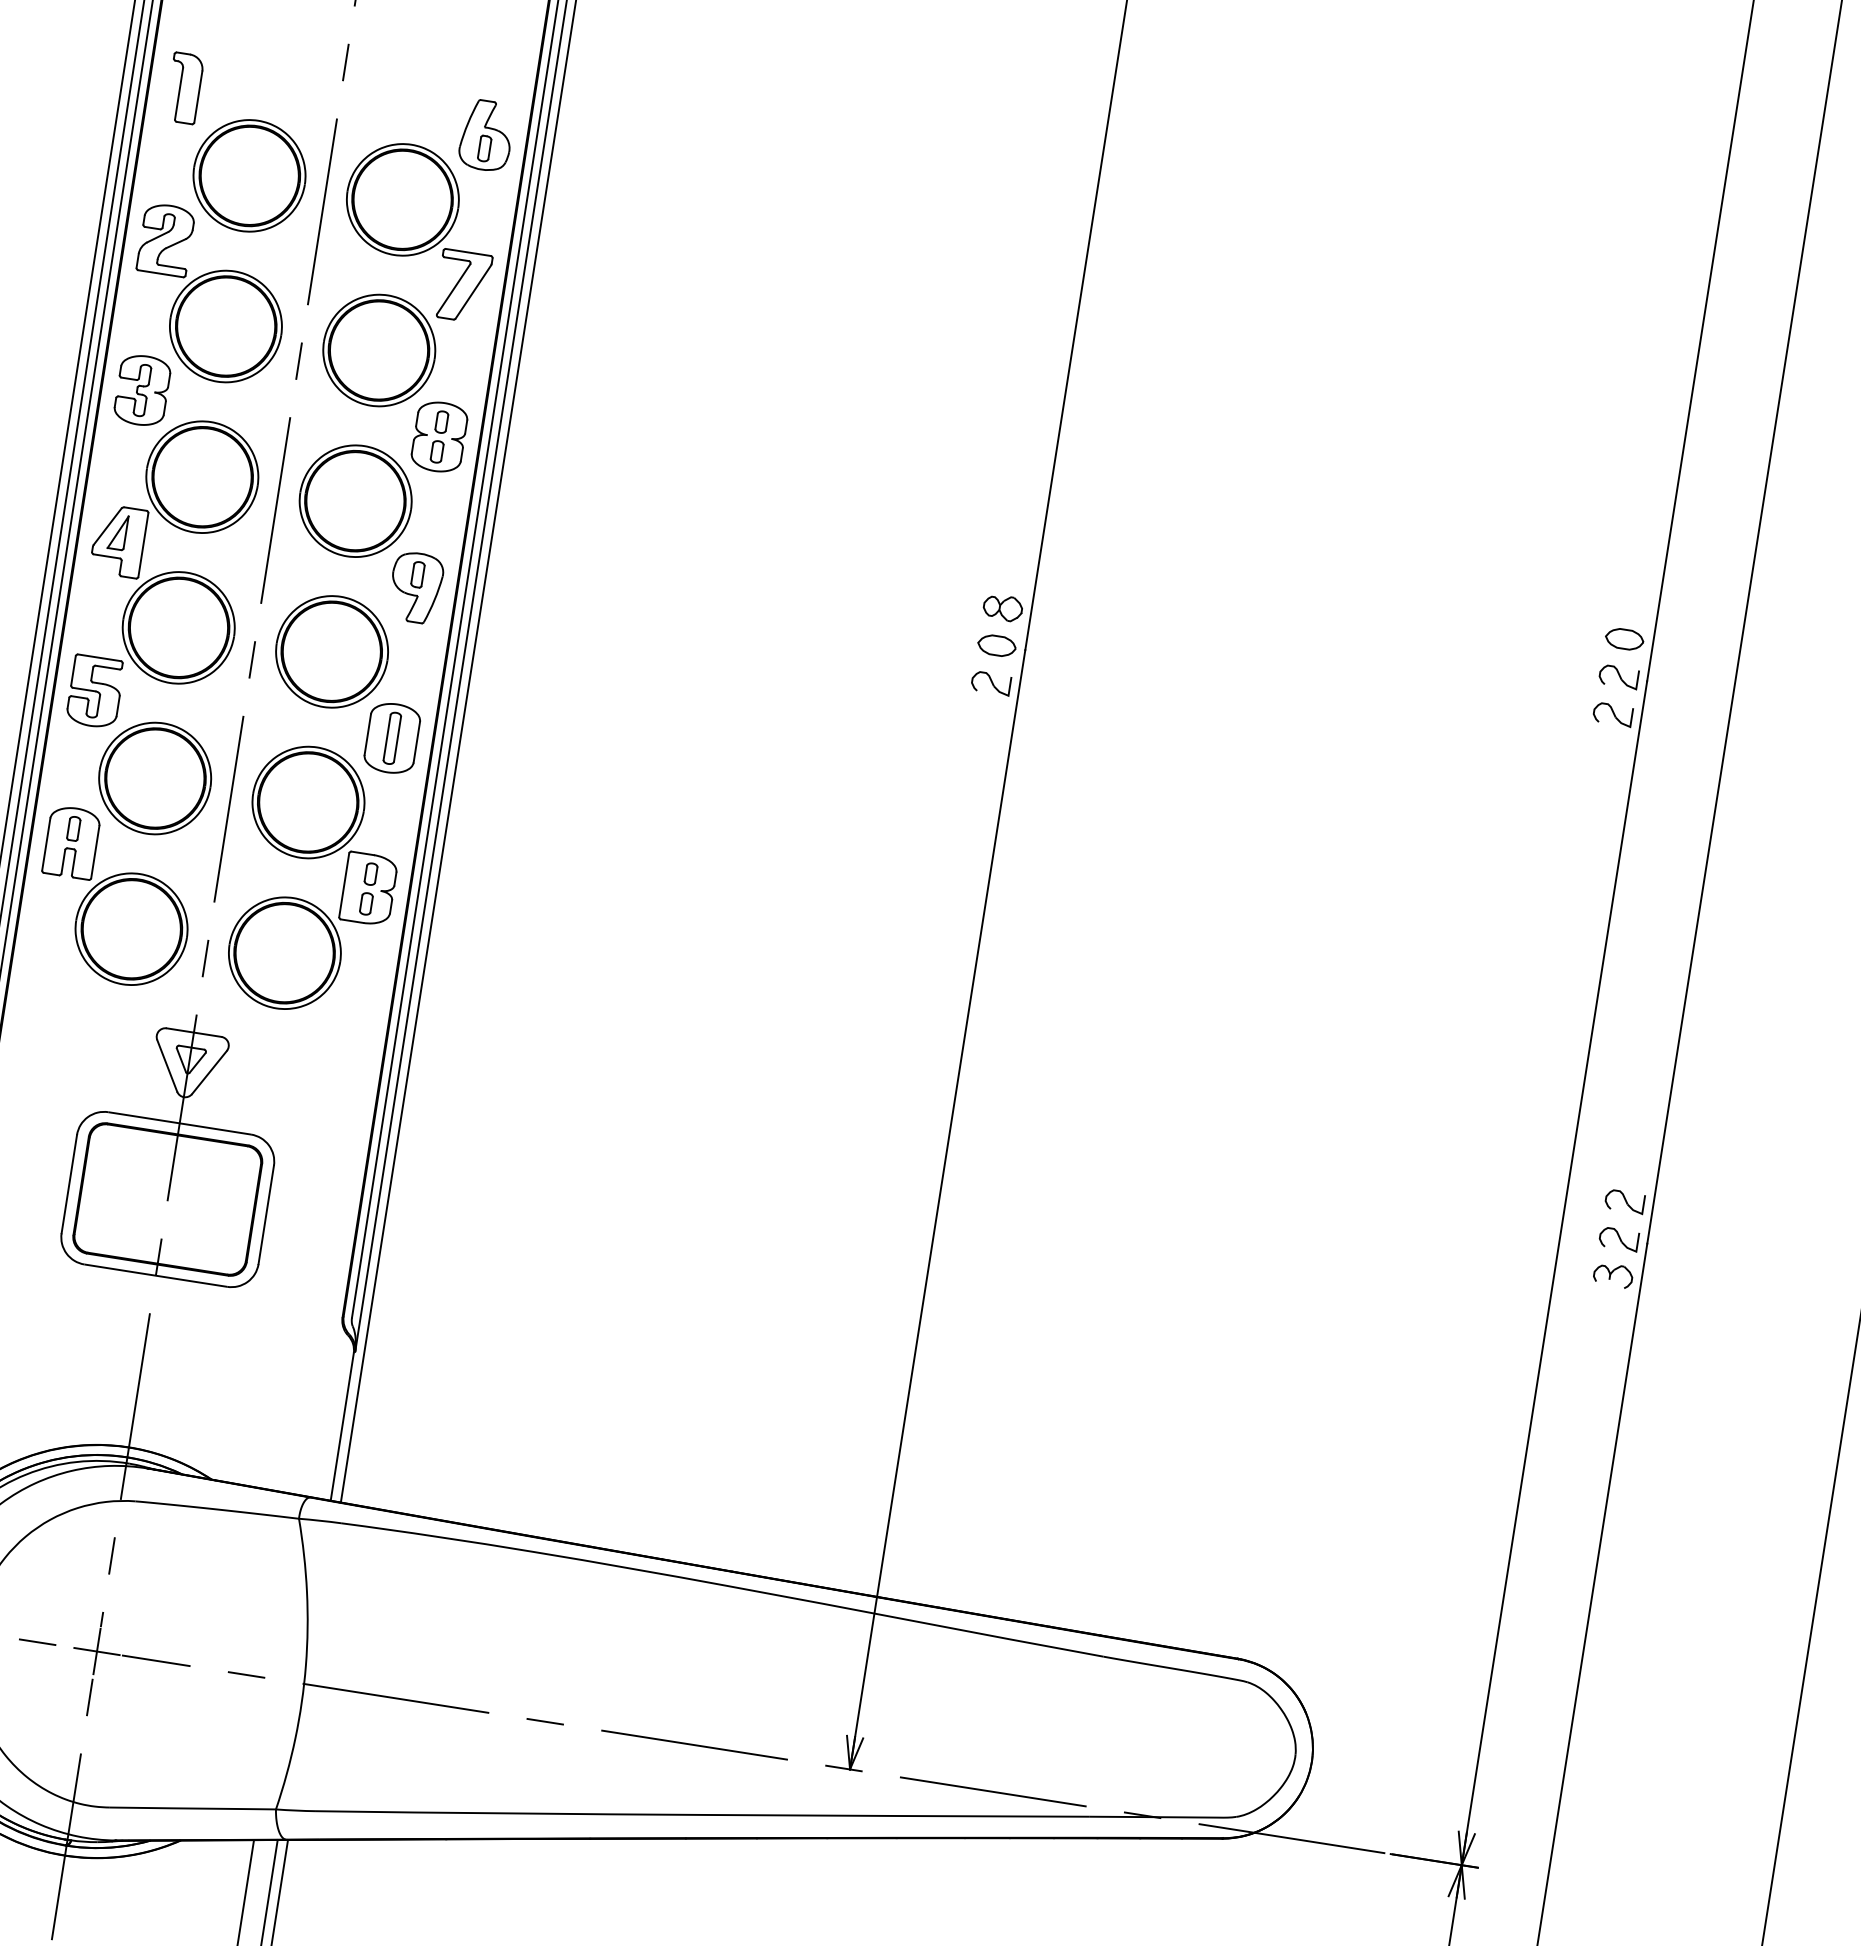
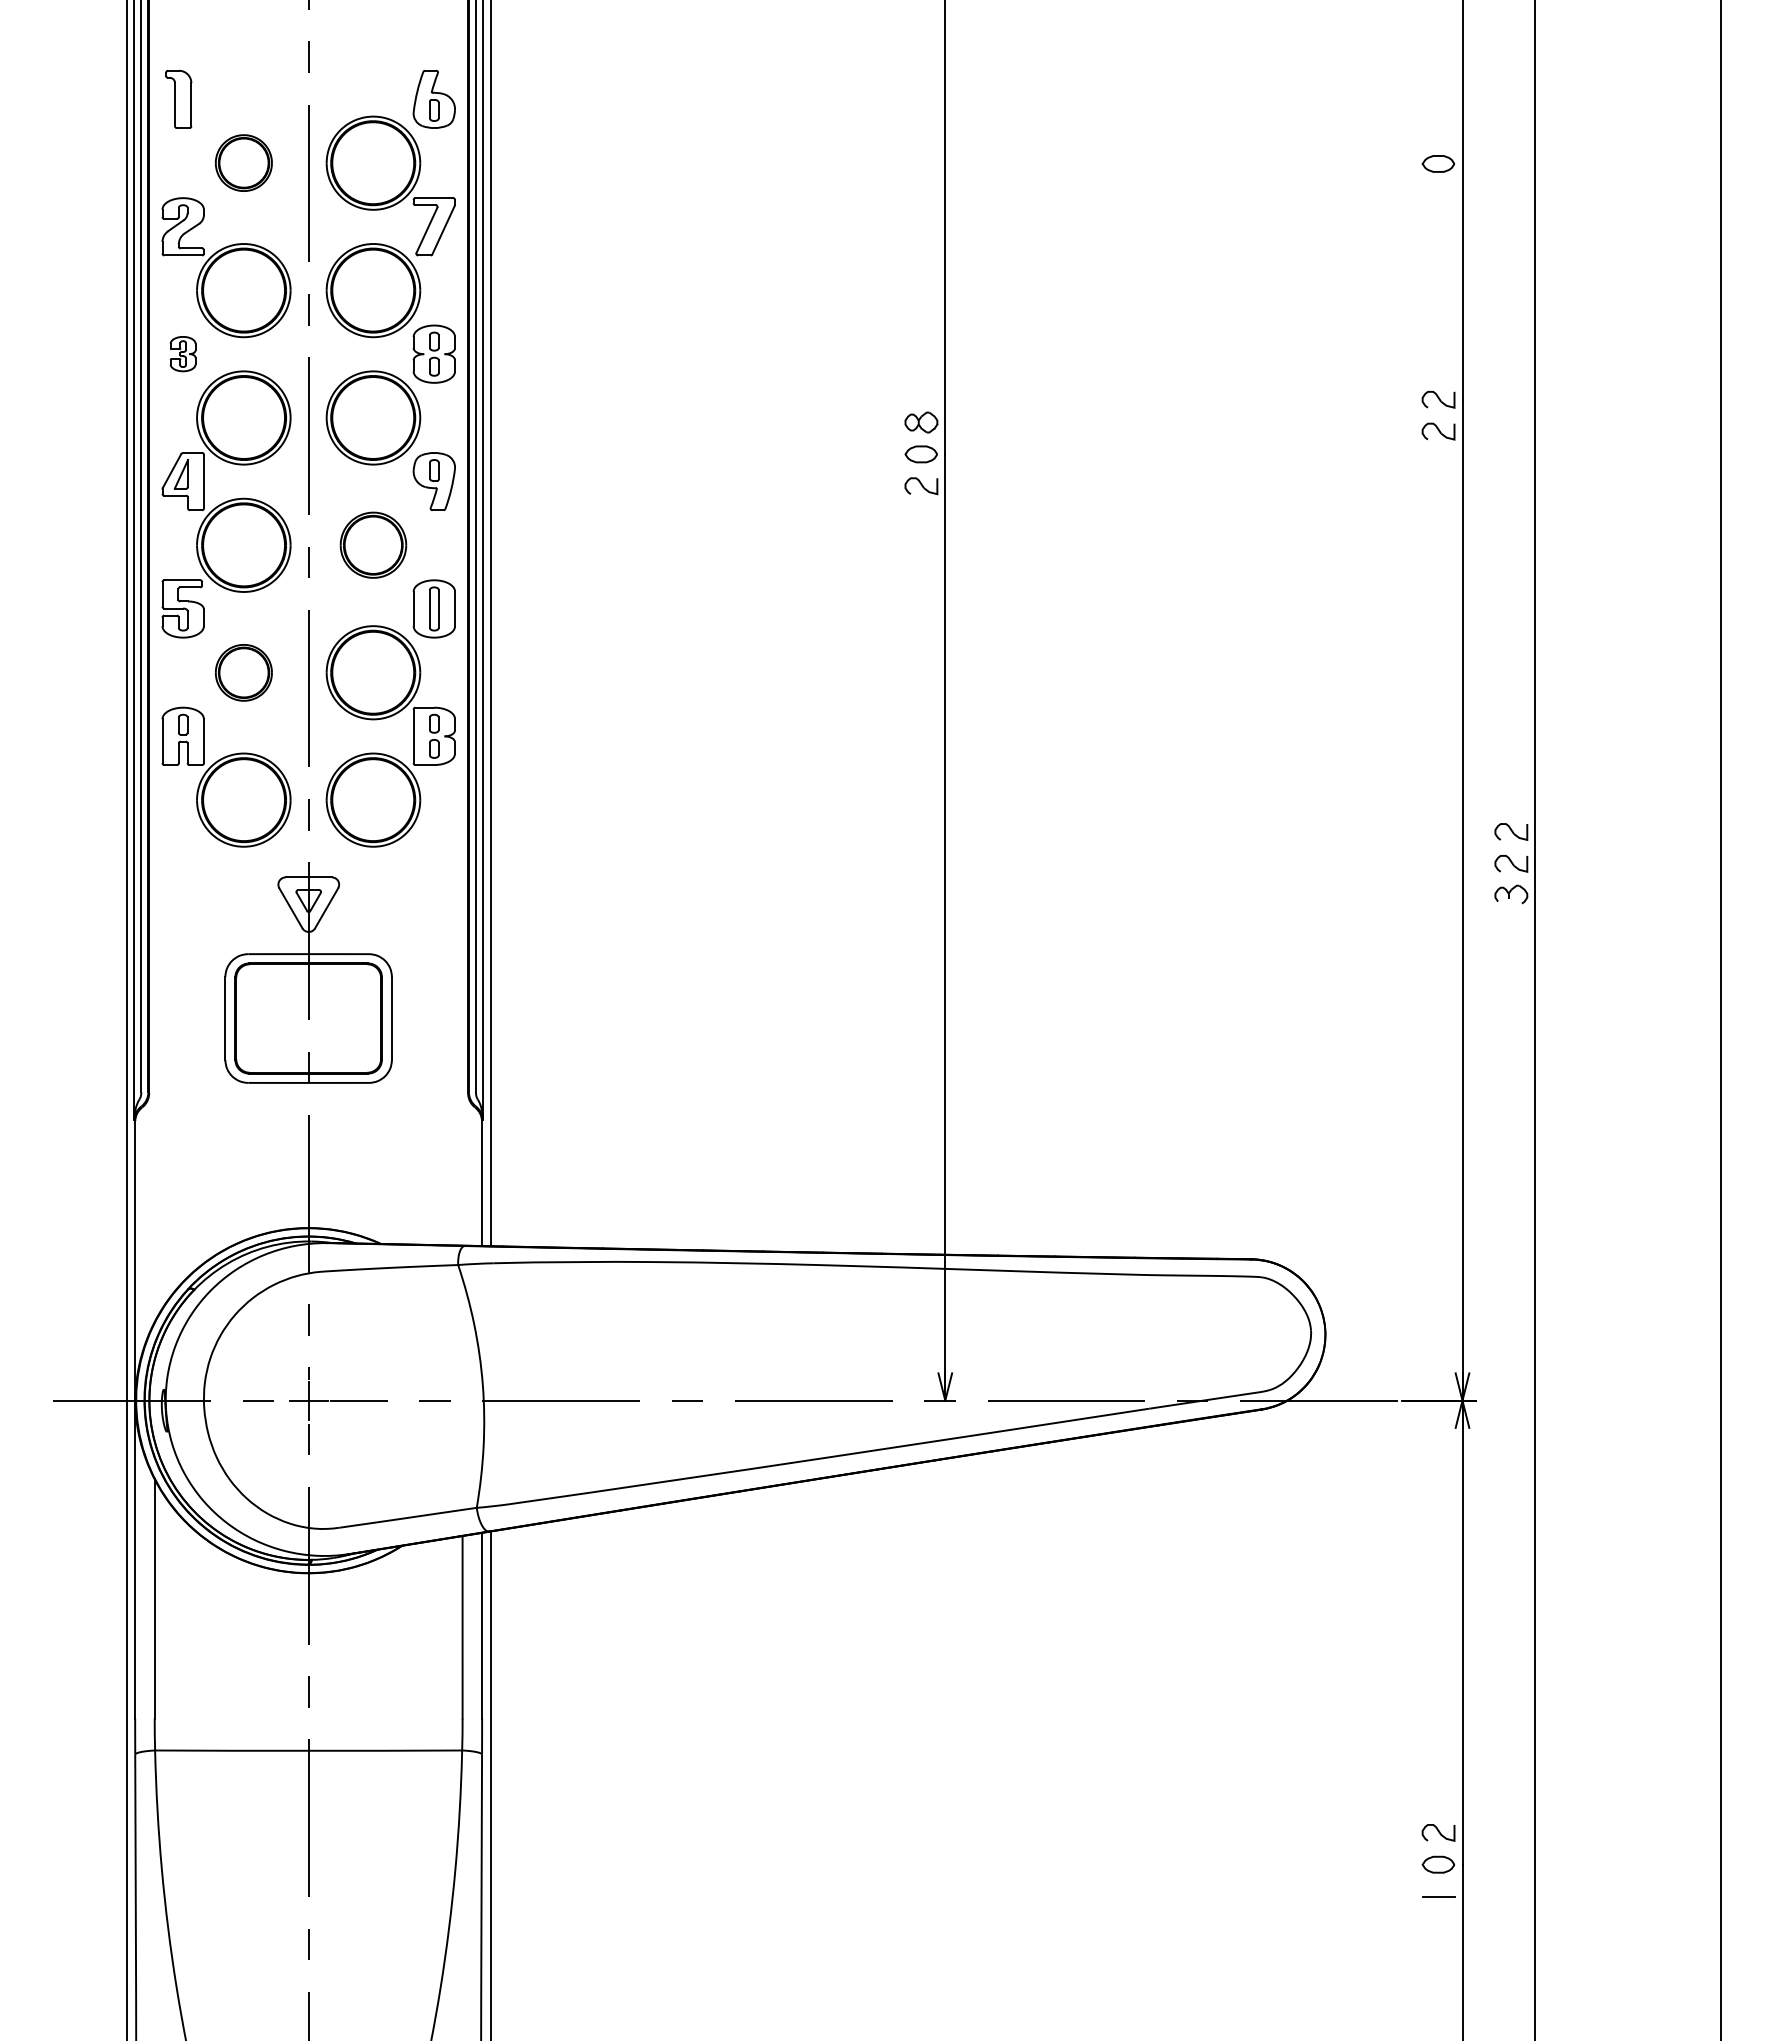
part: (249, 174) -> (243, 162), size x0.6
part: (141, 389) -> (182, 353), size x0.6
part: (1623, 638) -> (1437, 163), moved
part: (332, 650) -> (373, 544), size x0.7
part: (154, 778) -> (243, 672), size x0.6

